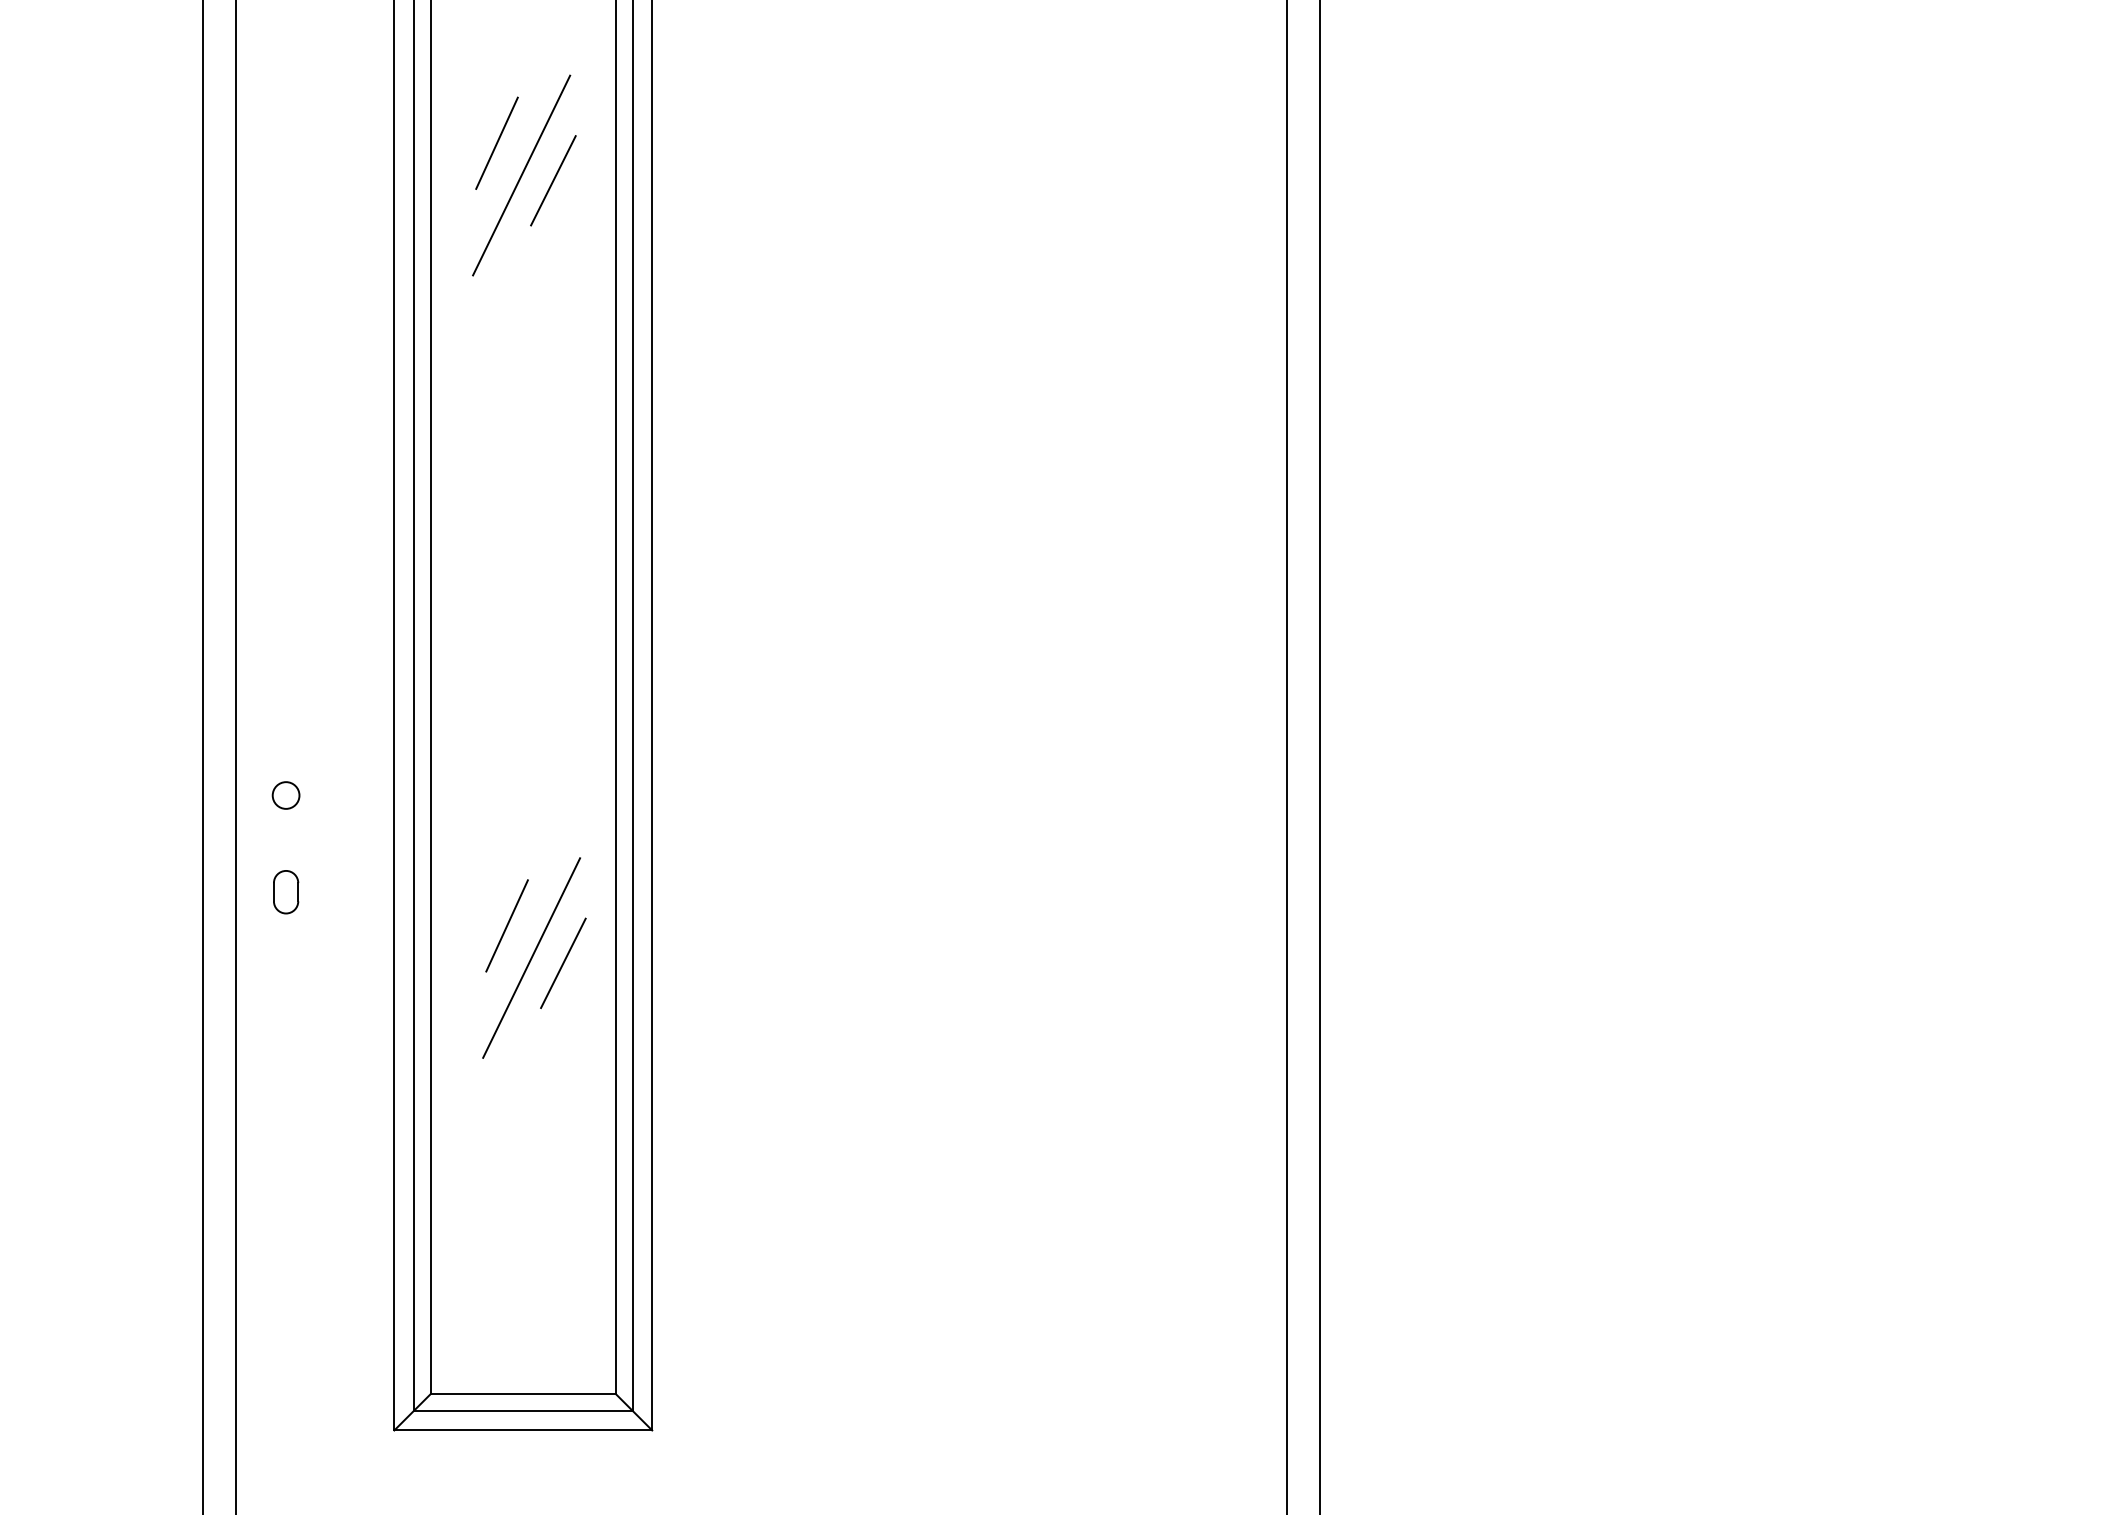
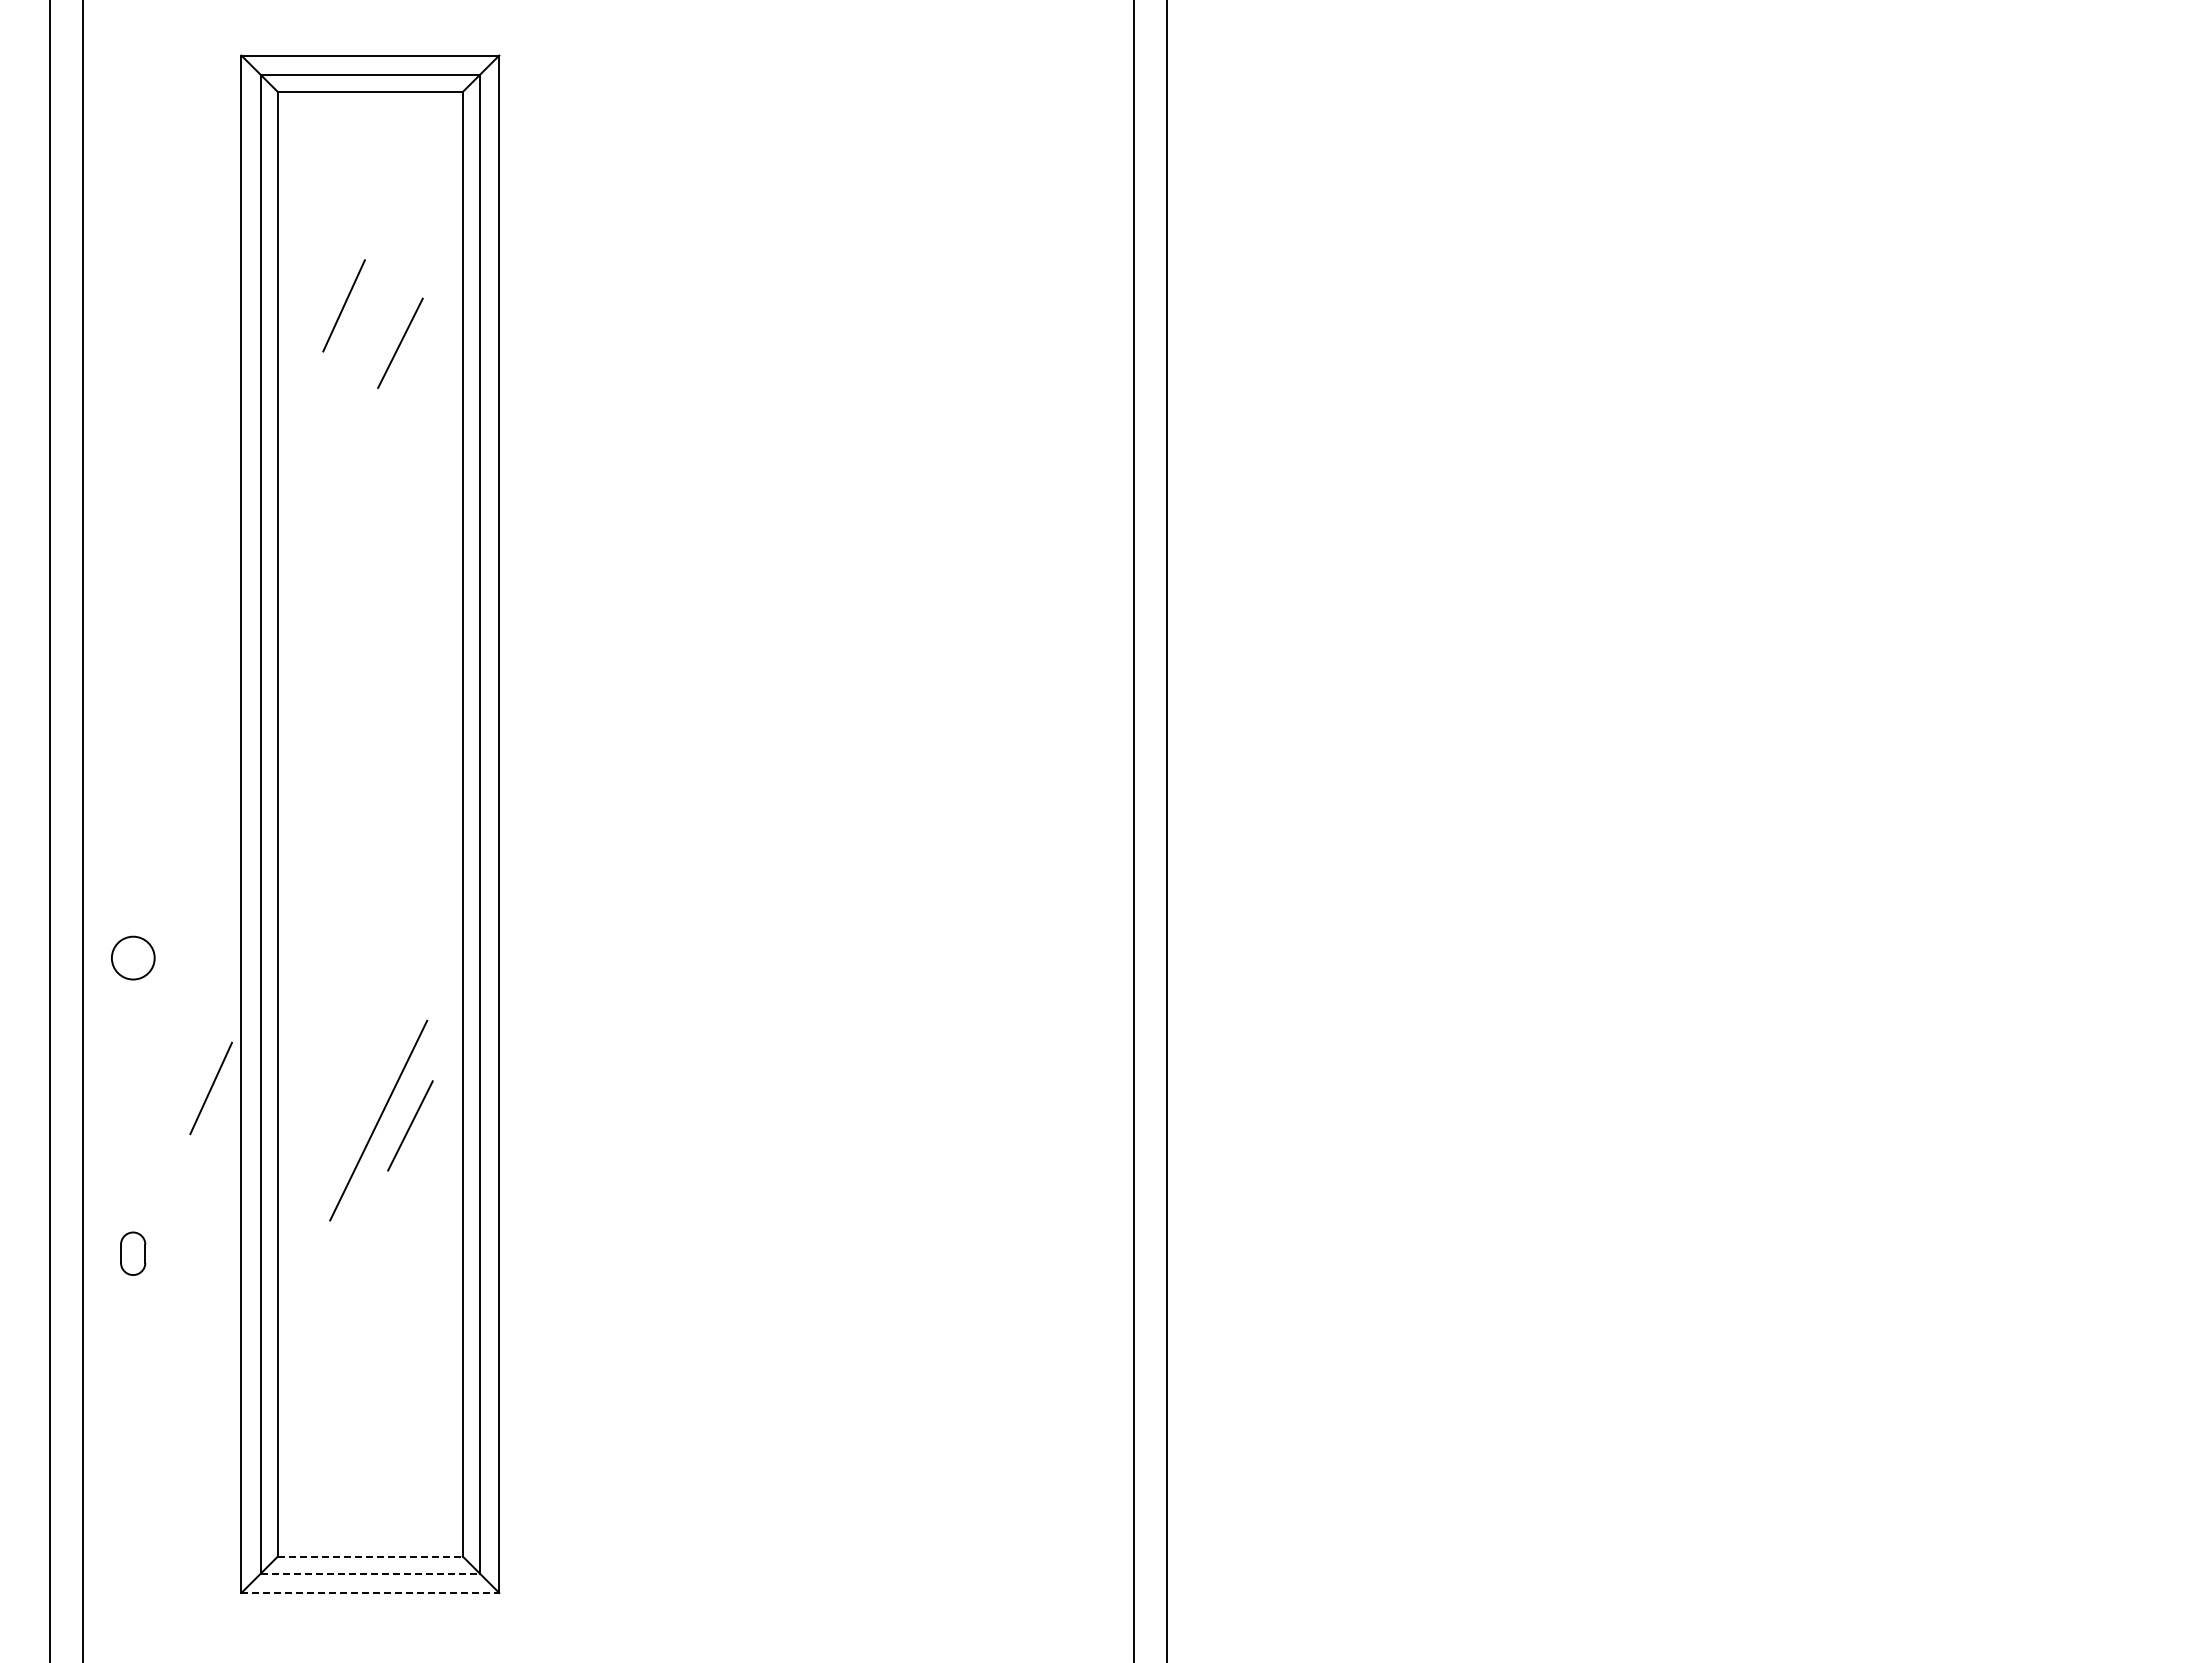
line: (521, 174) -> (368, 337), removed
circle: (285, 794) -> (132, 957), size x1.6
part: (286, 891) -> (133, 1253), moved
line: (506, 925) -> (210, 1088), moved
line: (523, 1393) -> (370, 1556), solid -> dashed
line: (523, 1410) -> (370, 1573), solid -> dashed
line: (523, 1430) -> (370, 1593), solid -> dashed

